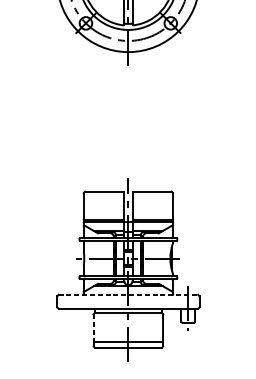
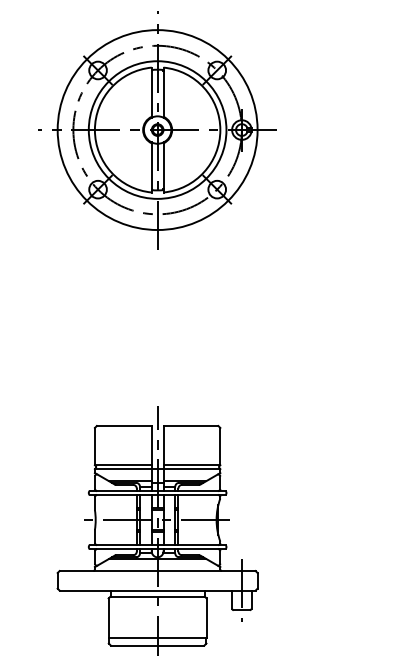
line: (128, 295) -> (157, 571), dashed -> solid
line: (93, 328) -> (108, 618), dashed -> solid

